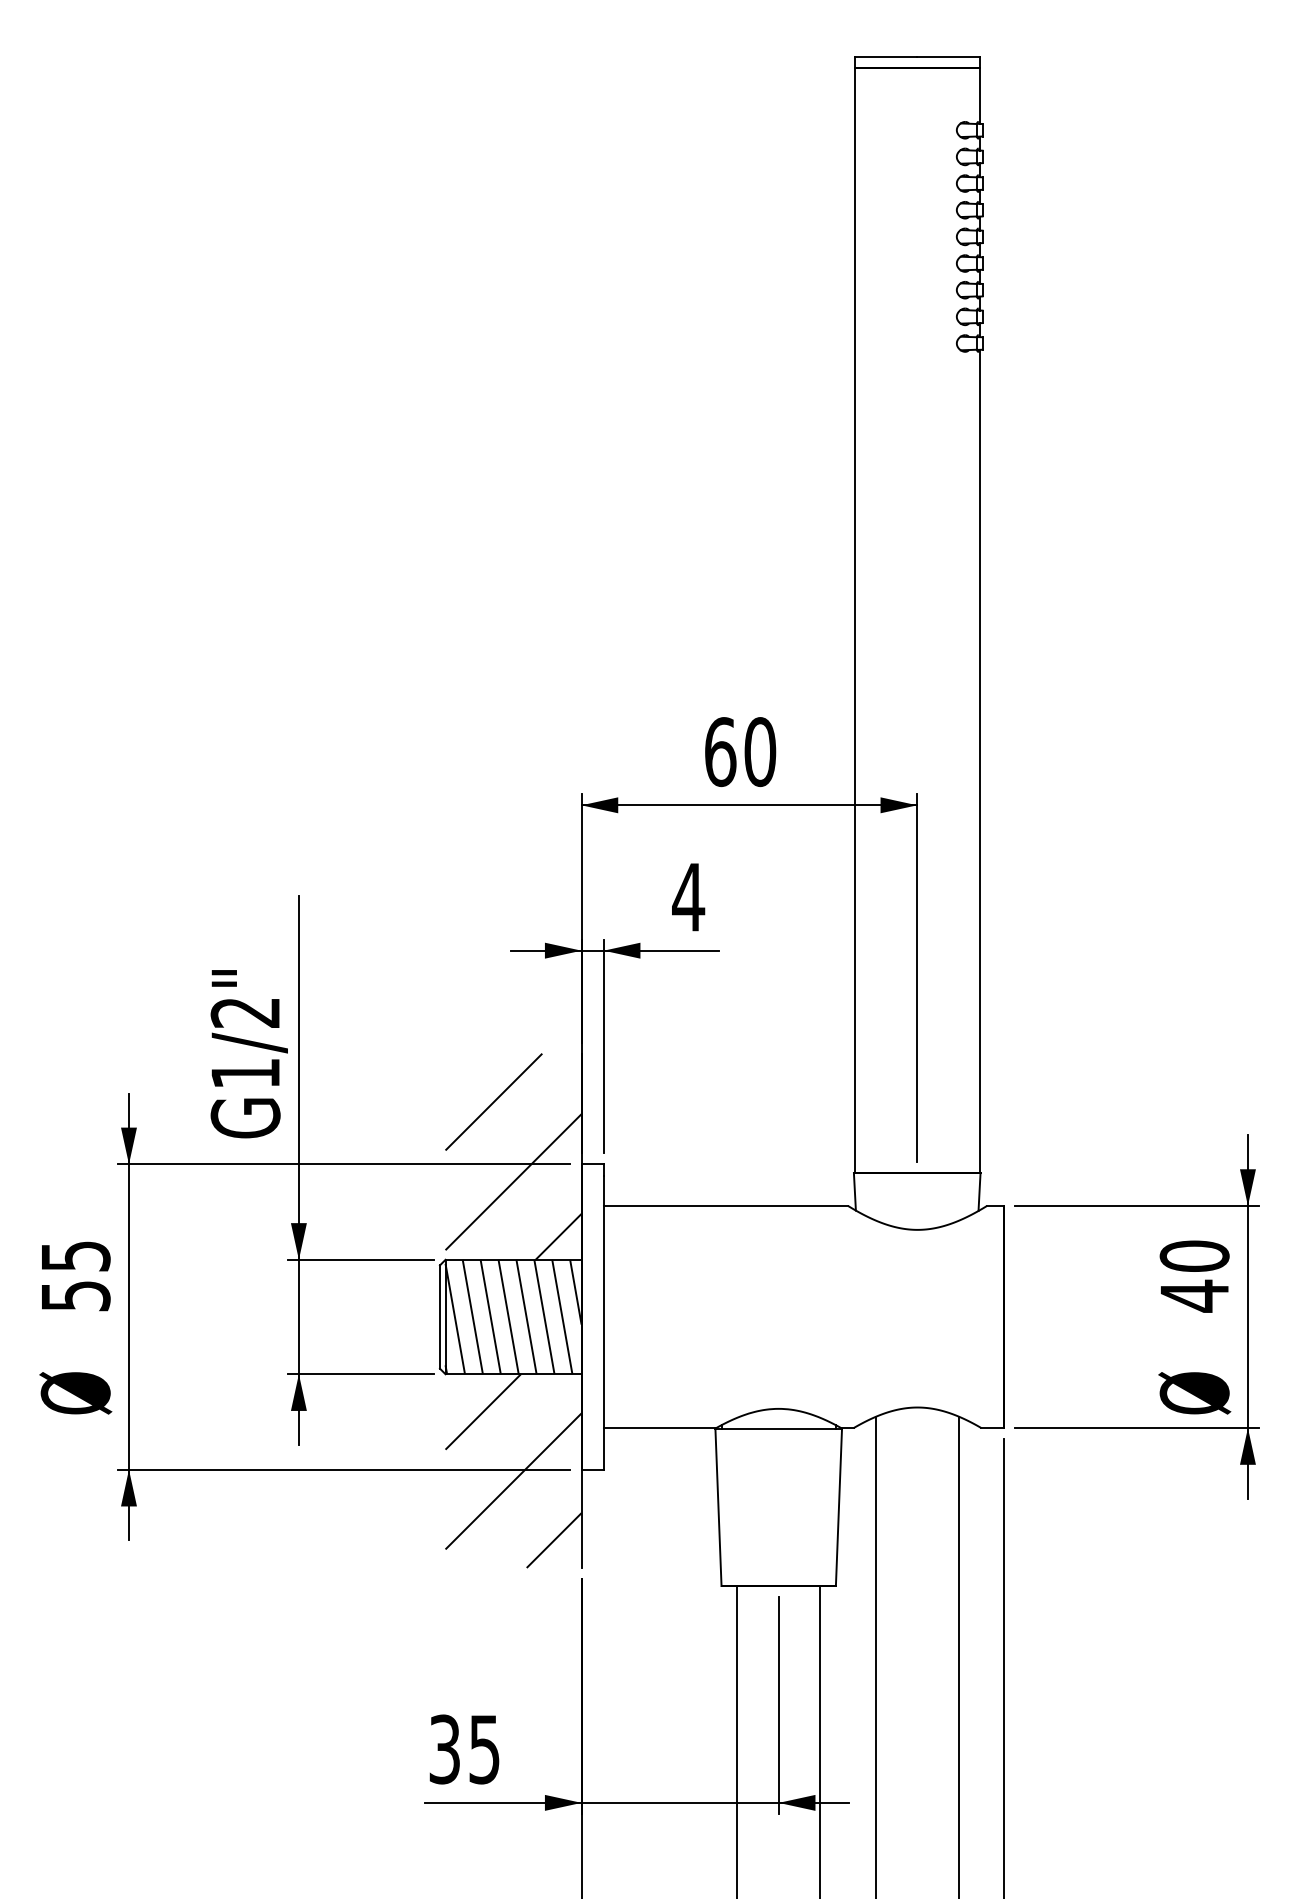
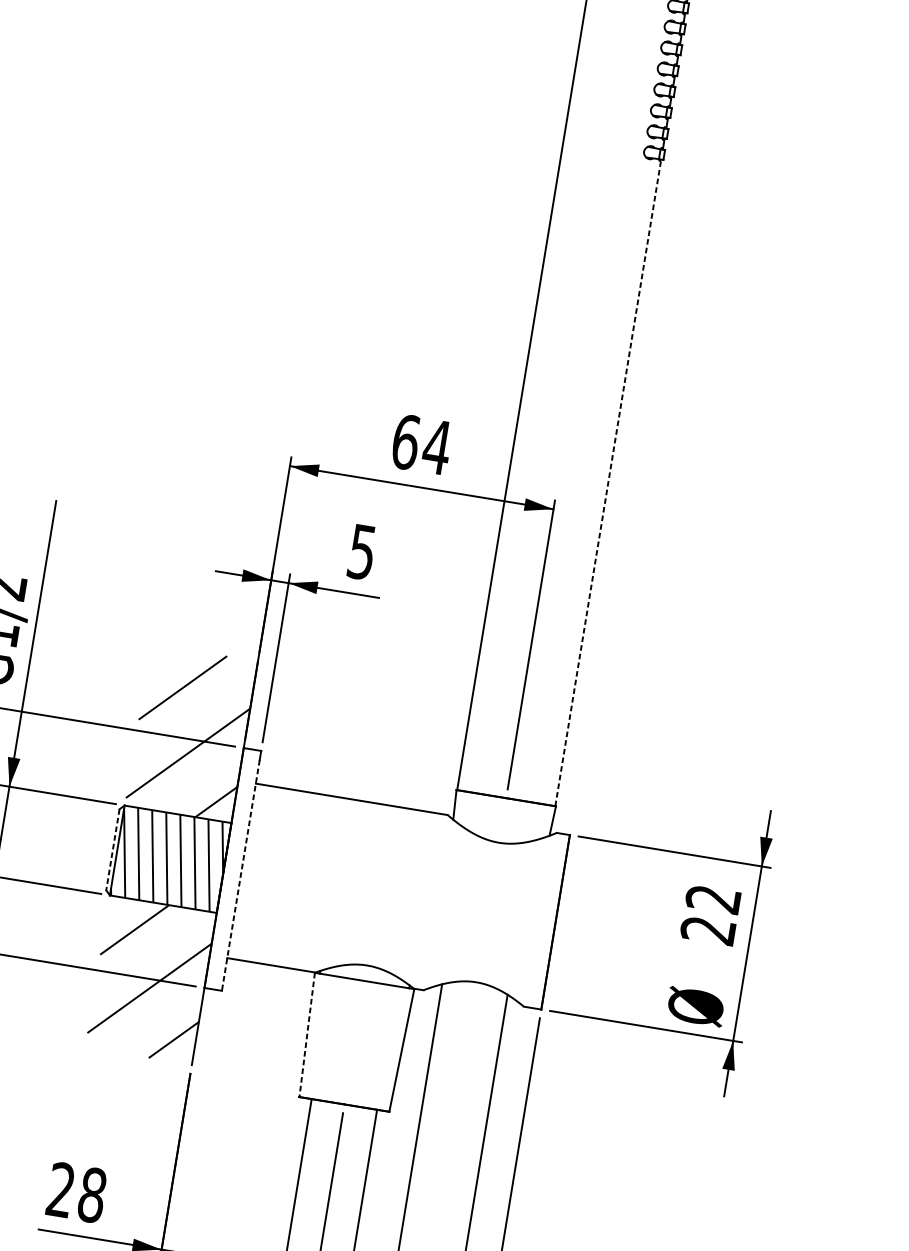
text: (759, 752) -> (436, 447), 60 -> 64
line: (979, 761) -> (608, 482), solid -> dashed
text: (688, 897) -> (362, 552), 4 -> 5
text: (1194, 1276) -> (710, 915), 40 -> 22
line: (439, 1317) -> (112, 850), solid -> dashed
line: (603, 1322) -> (240, 875), solid -> dashed
line: (718, 1507) -> (307, 1035), solid -> dashed
text: (464, 1749) -> (76, 1192), 35 -> 28

